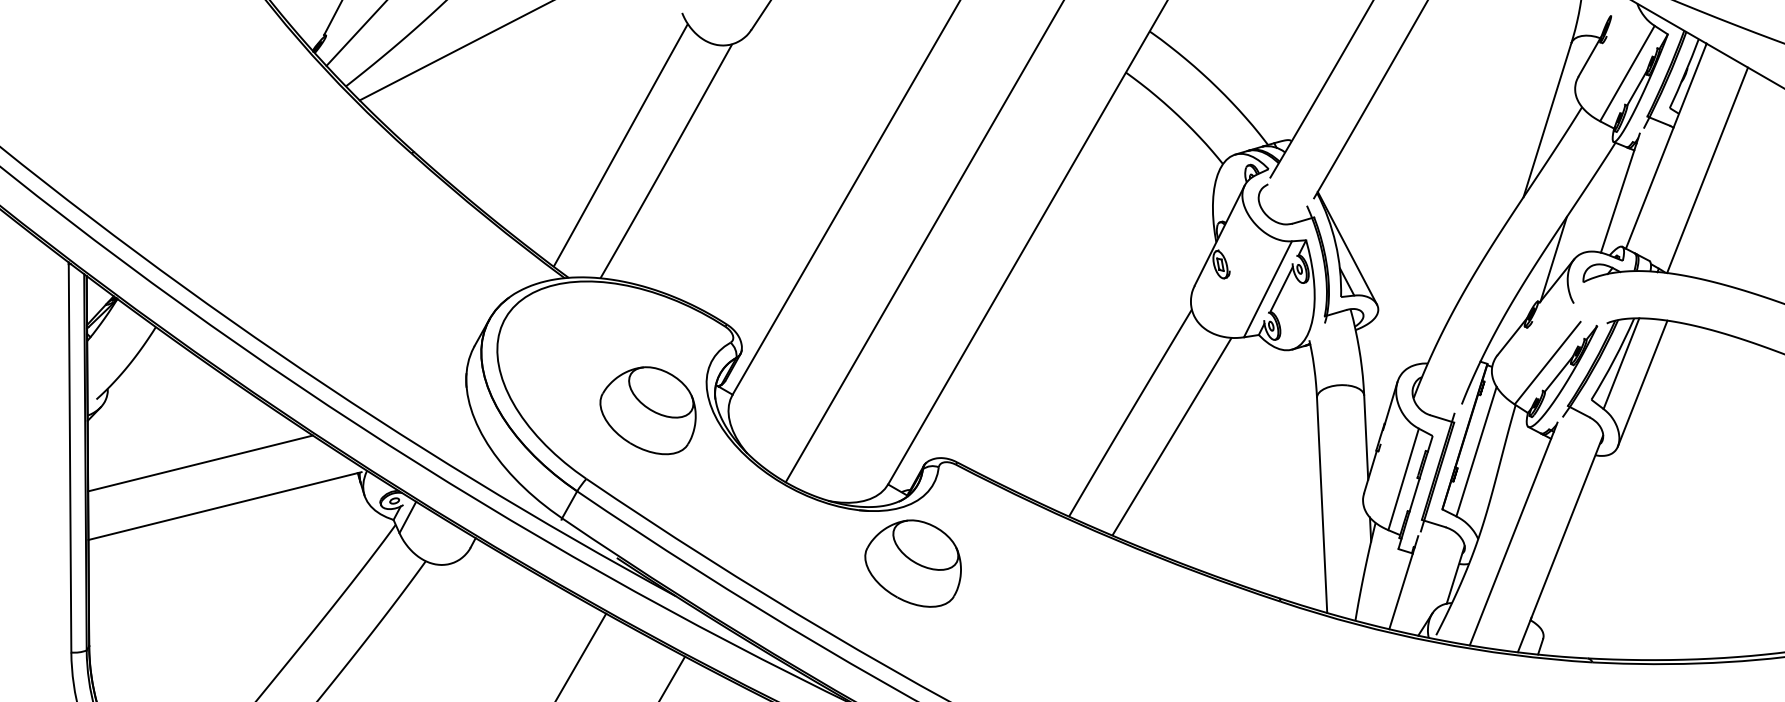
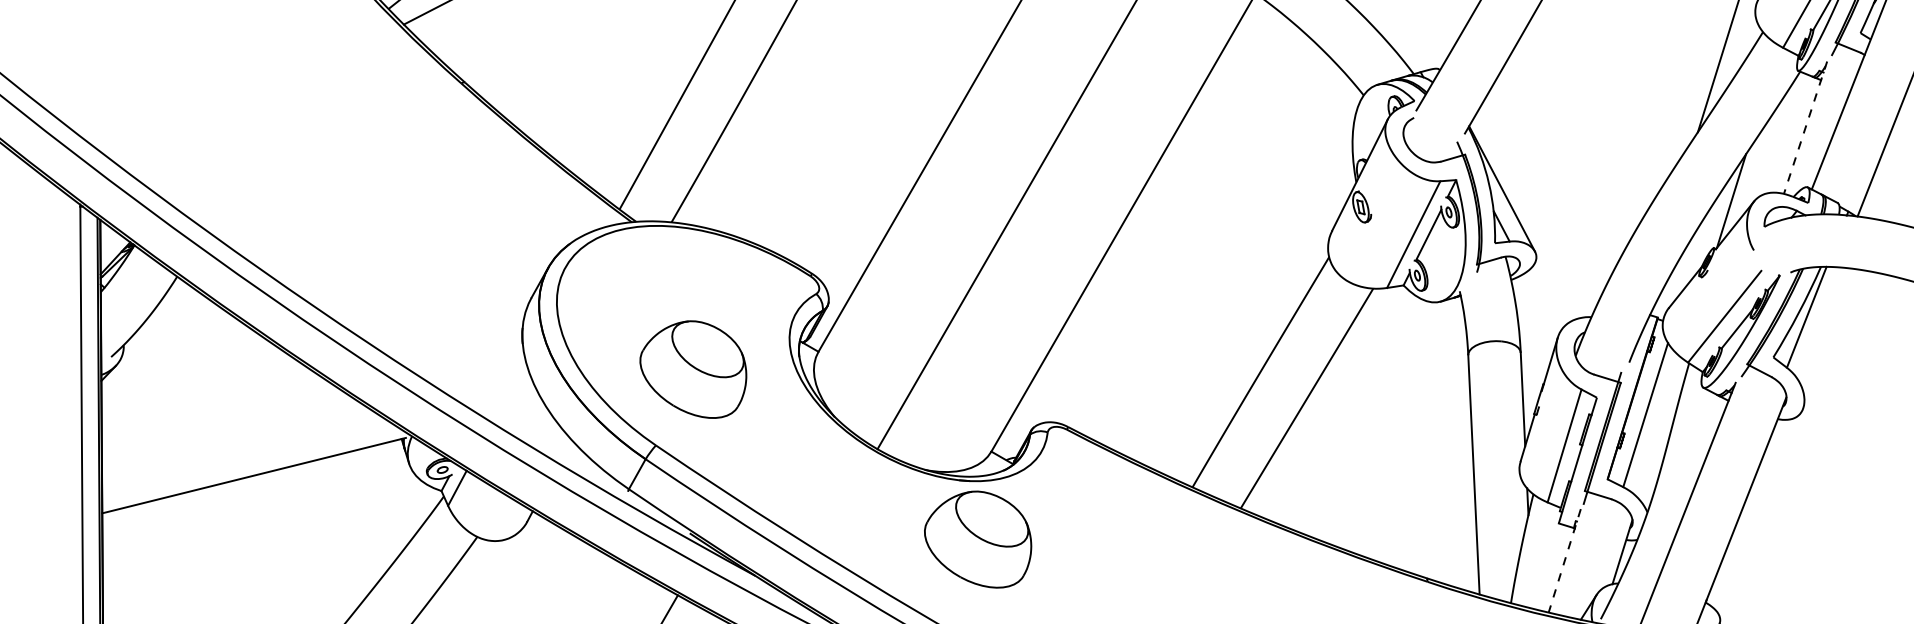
line: (1620, 193) -> (1805, 128), solid -> dashed
line: (1642, 383) -> (1830, 339), removed
part: (647, 410) -> (692, 369), moved
line: (200, 463) -> (226, 428), removed
part: (912, 563) -> (977, 539), moved
line: (1403, 582) -> (1564, 560), solid -> dashed

